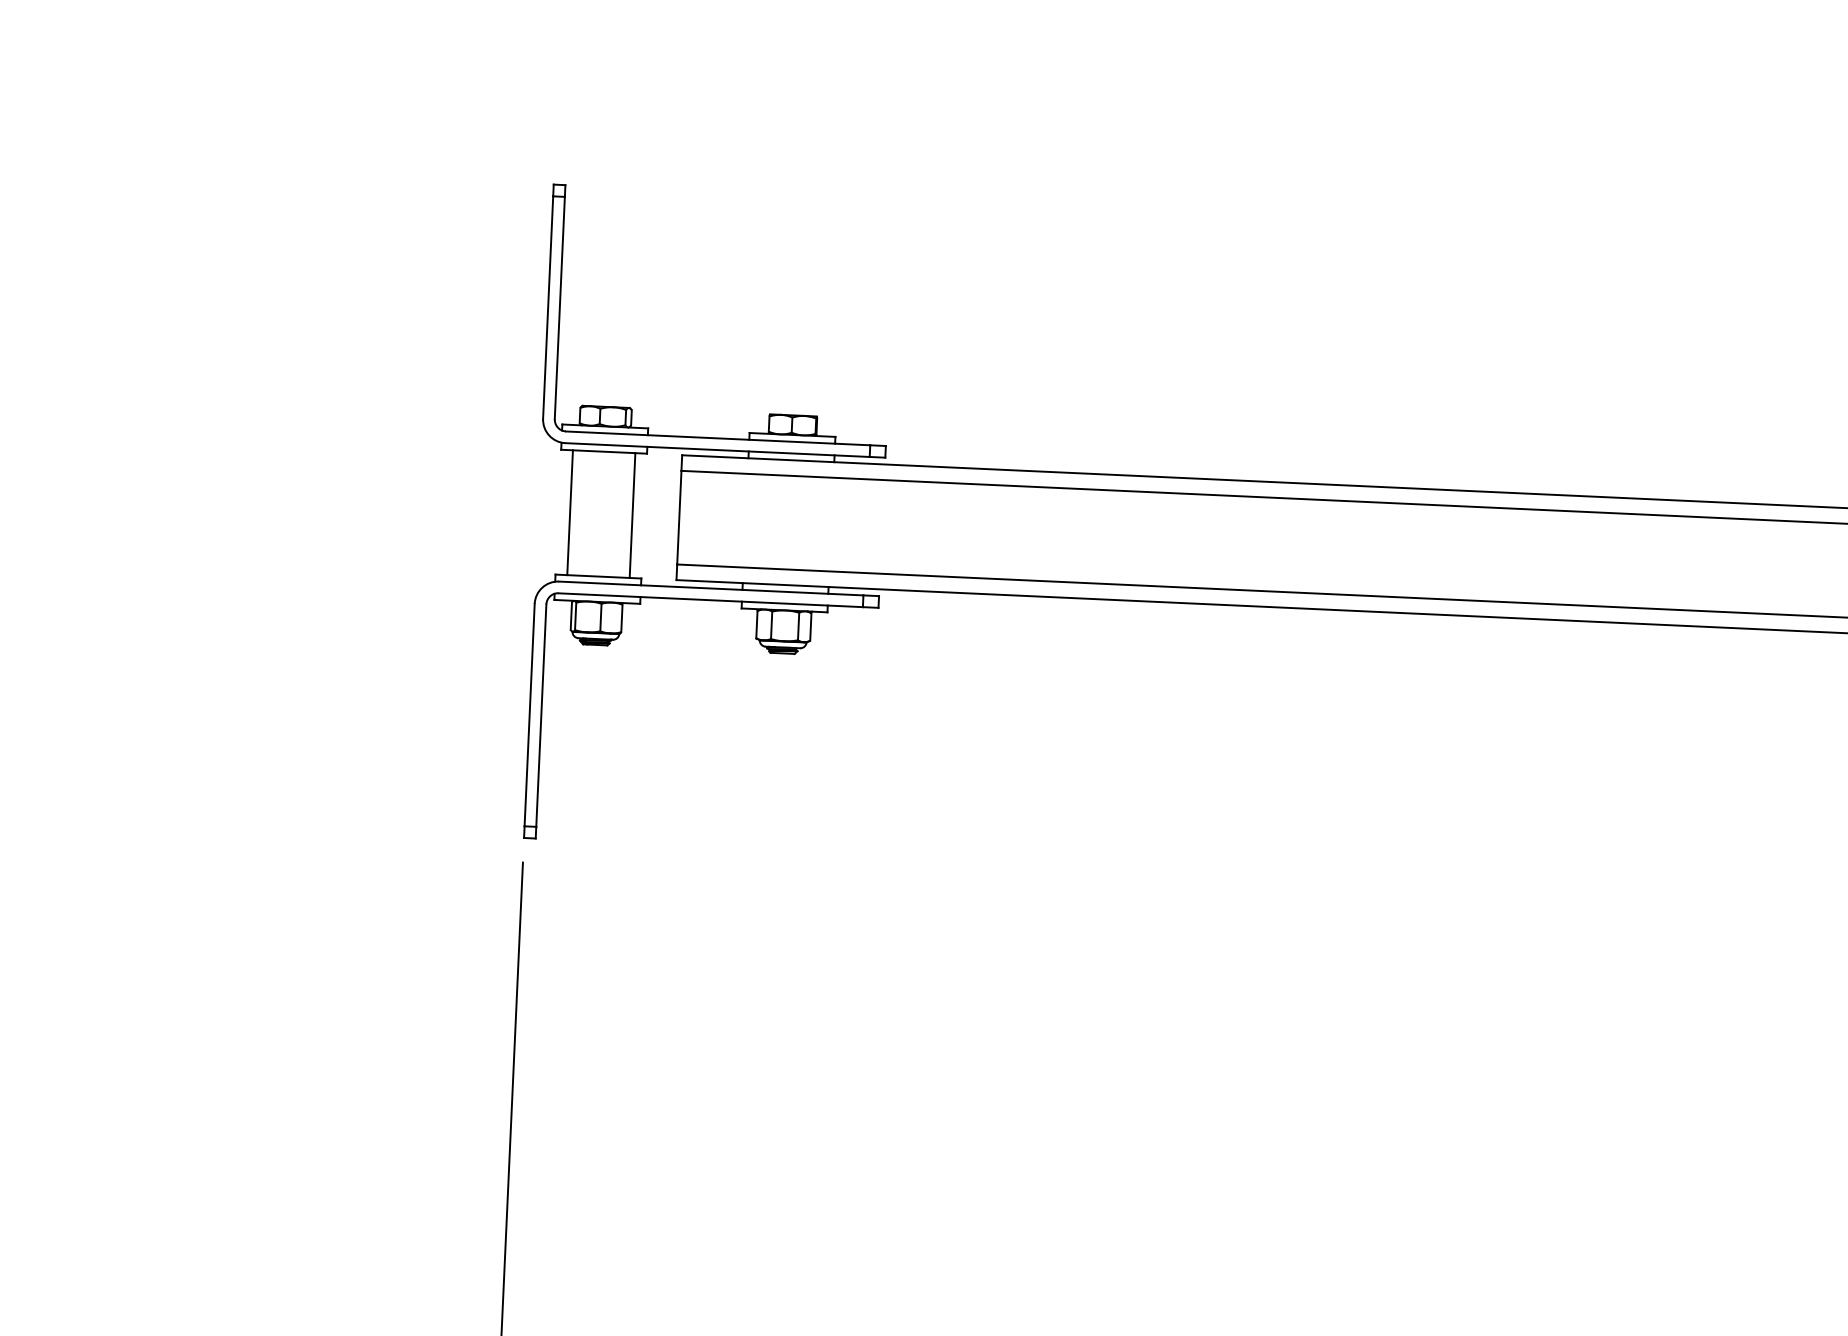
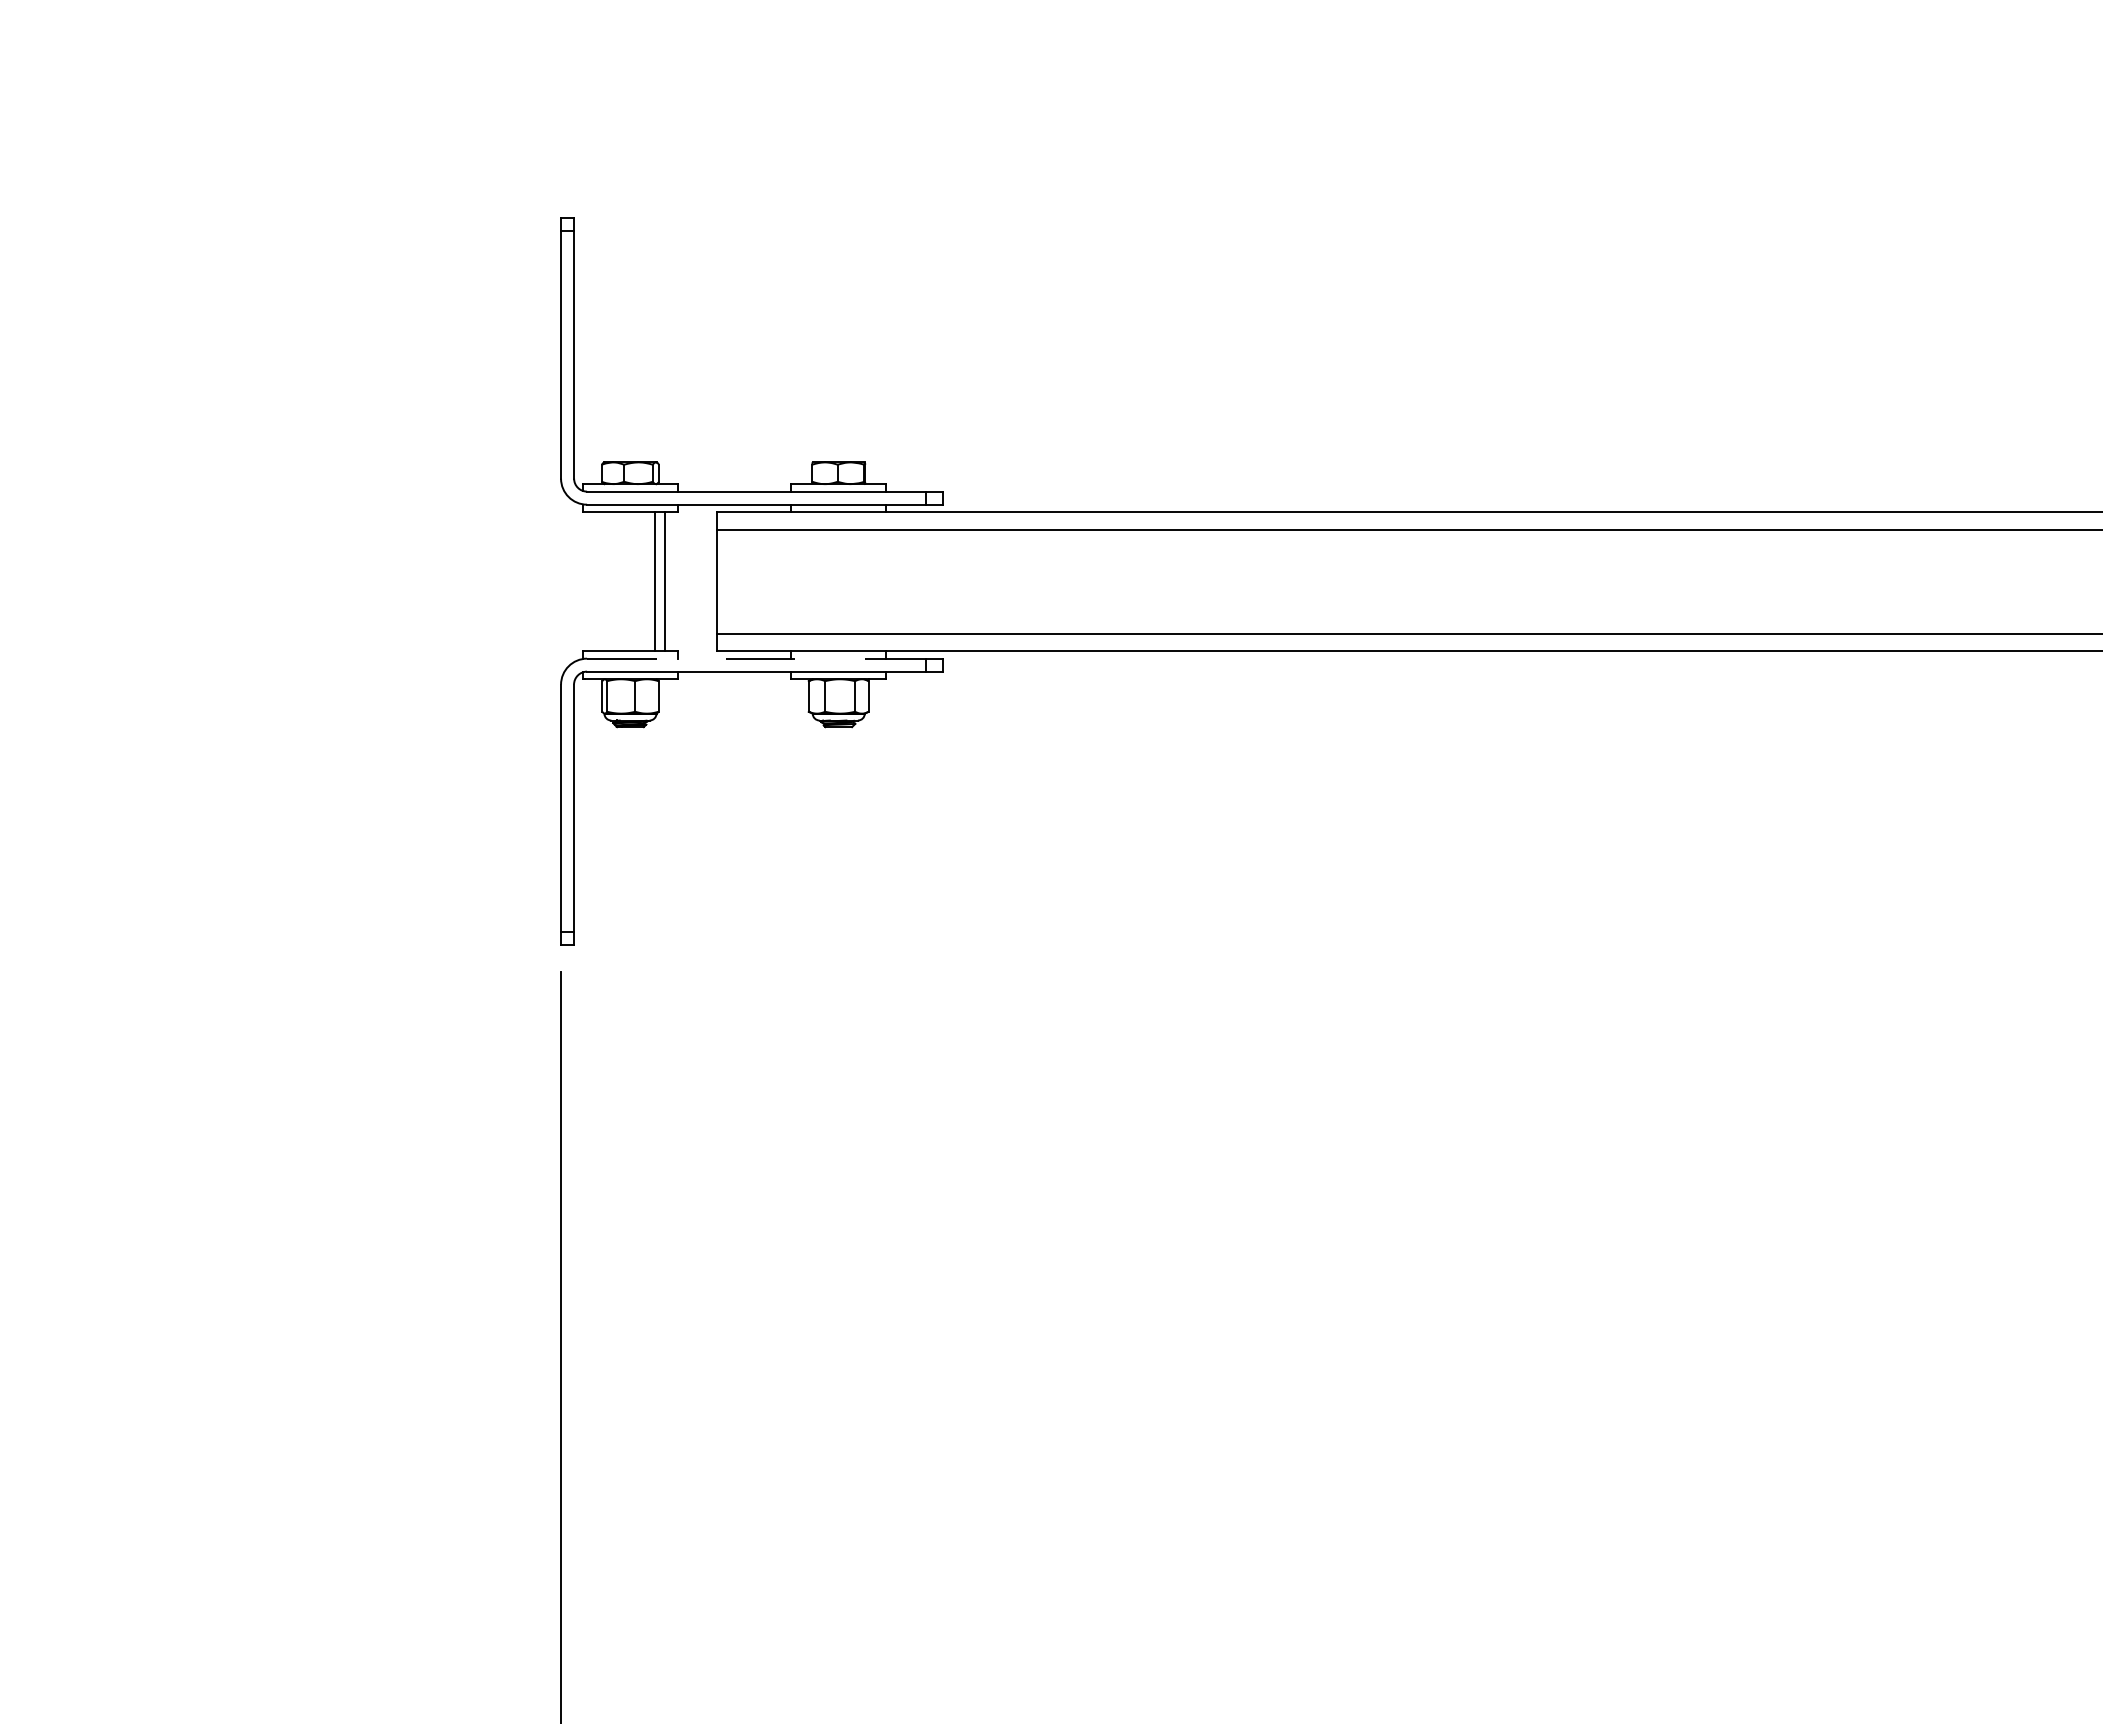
line: (569, 512) -> (654, 581), moved
line: (711, 588) -> (756, 658), solid -> dashed

